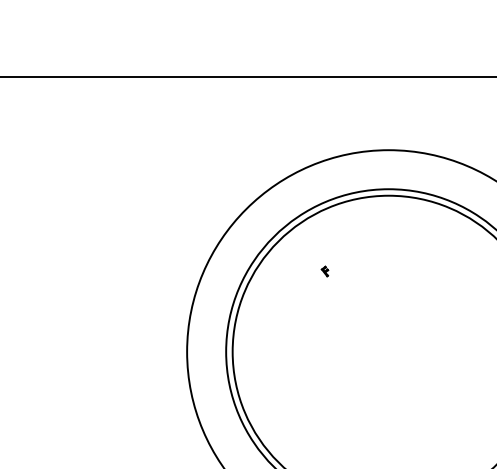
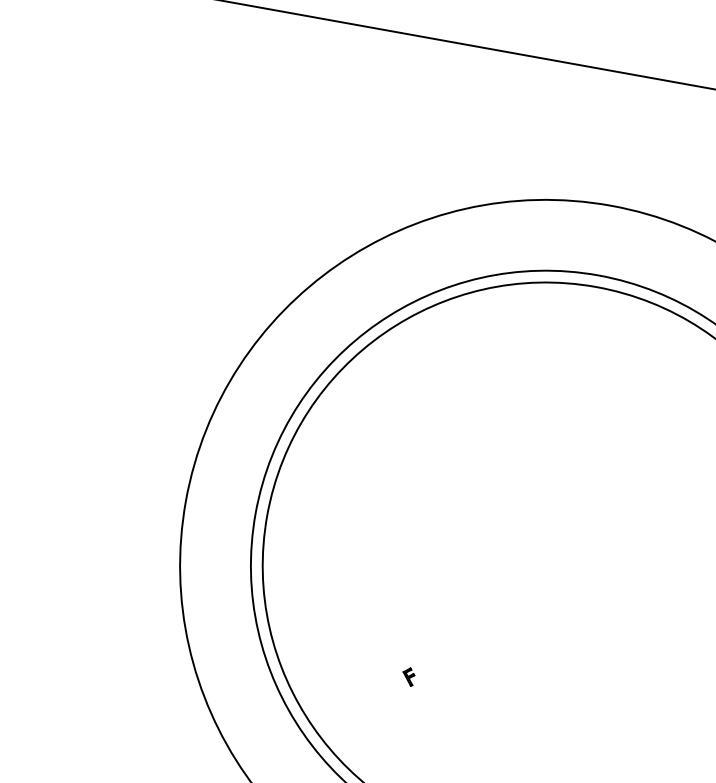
part: (324, 271) -> (407, 676), moved

